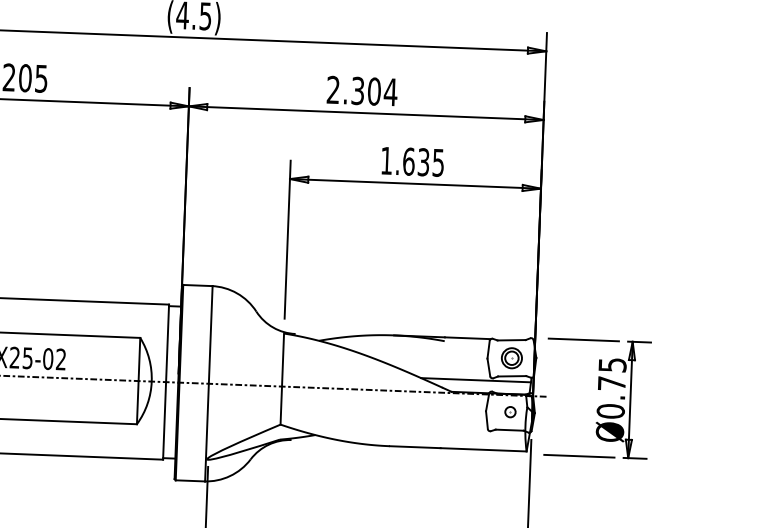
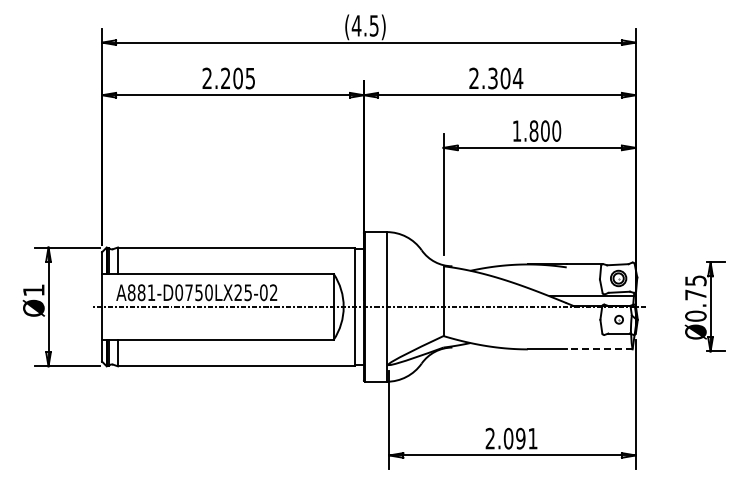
text: (423, 161) -> (545, 130), 1.635 -> 1.800
line: (584, 340) -> (673, 262), removed
line: (483, 449) -> (599, 349), solid -> dashed
line: (579, 456) -> (673, 351), removed

